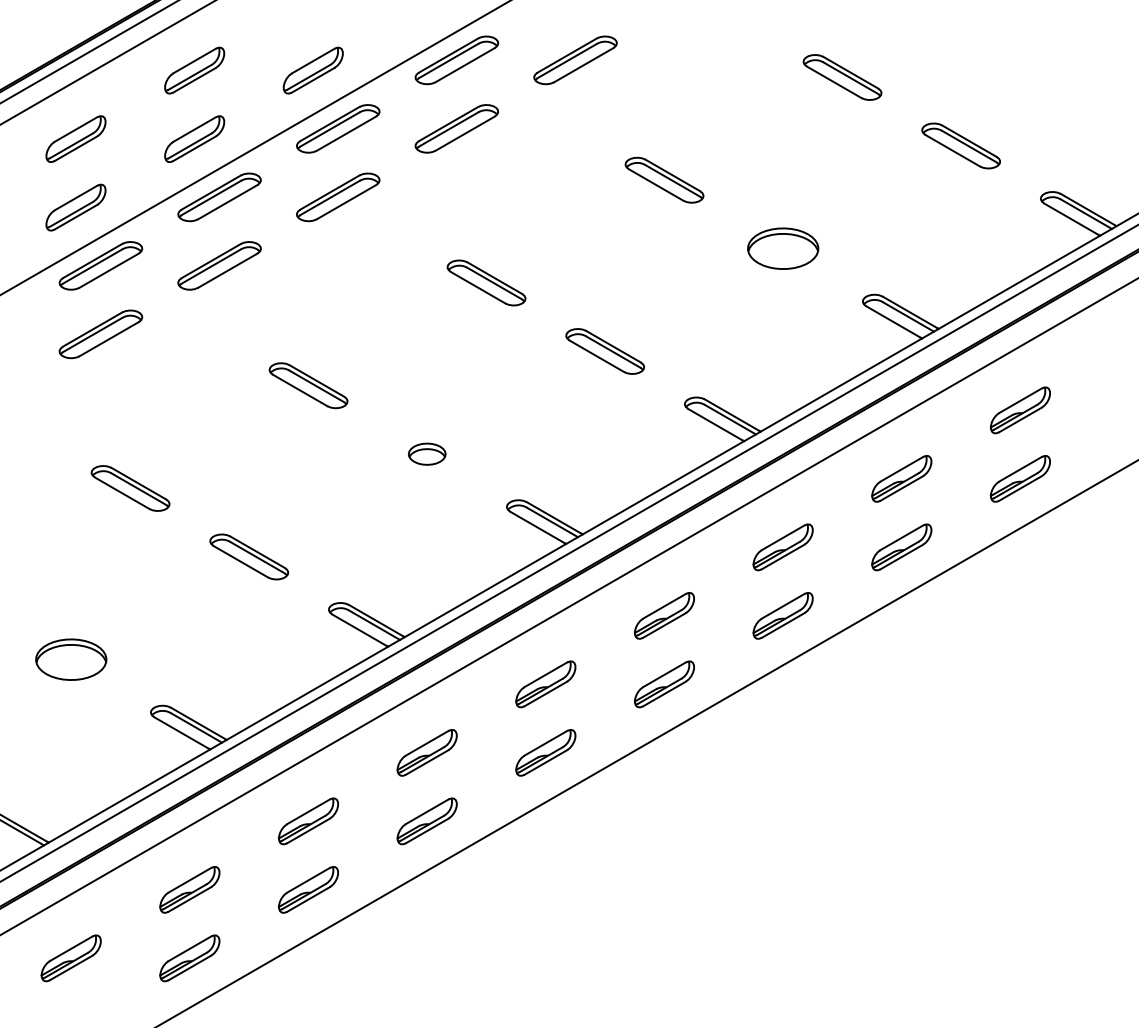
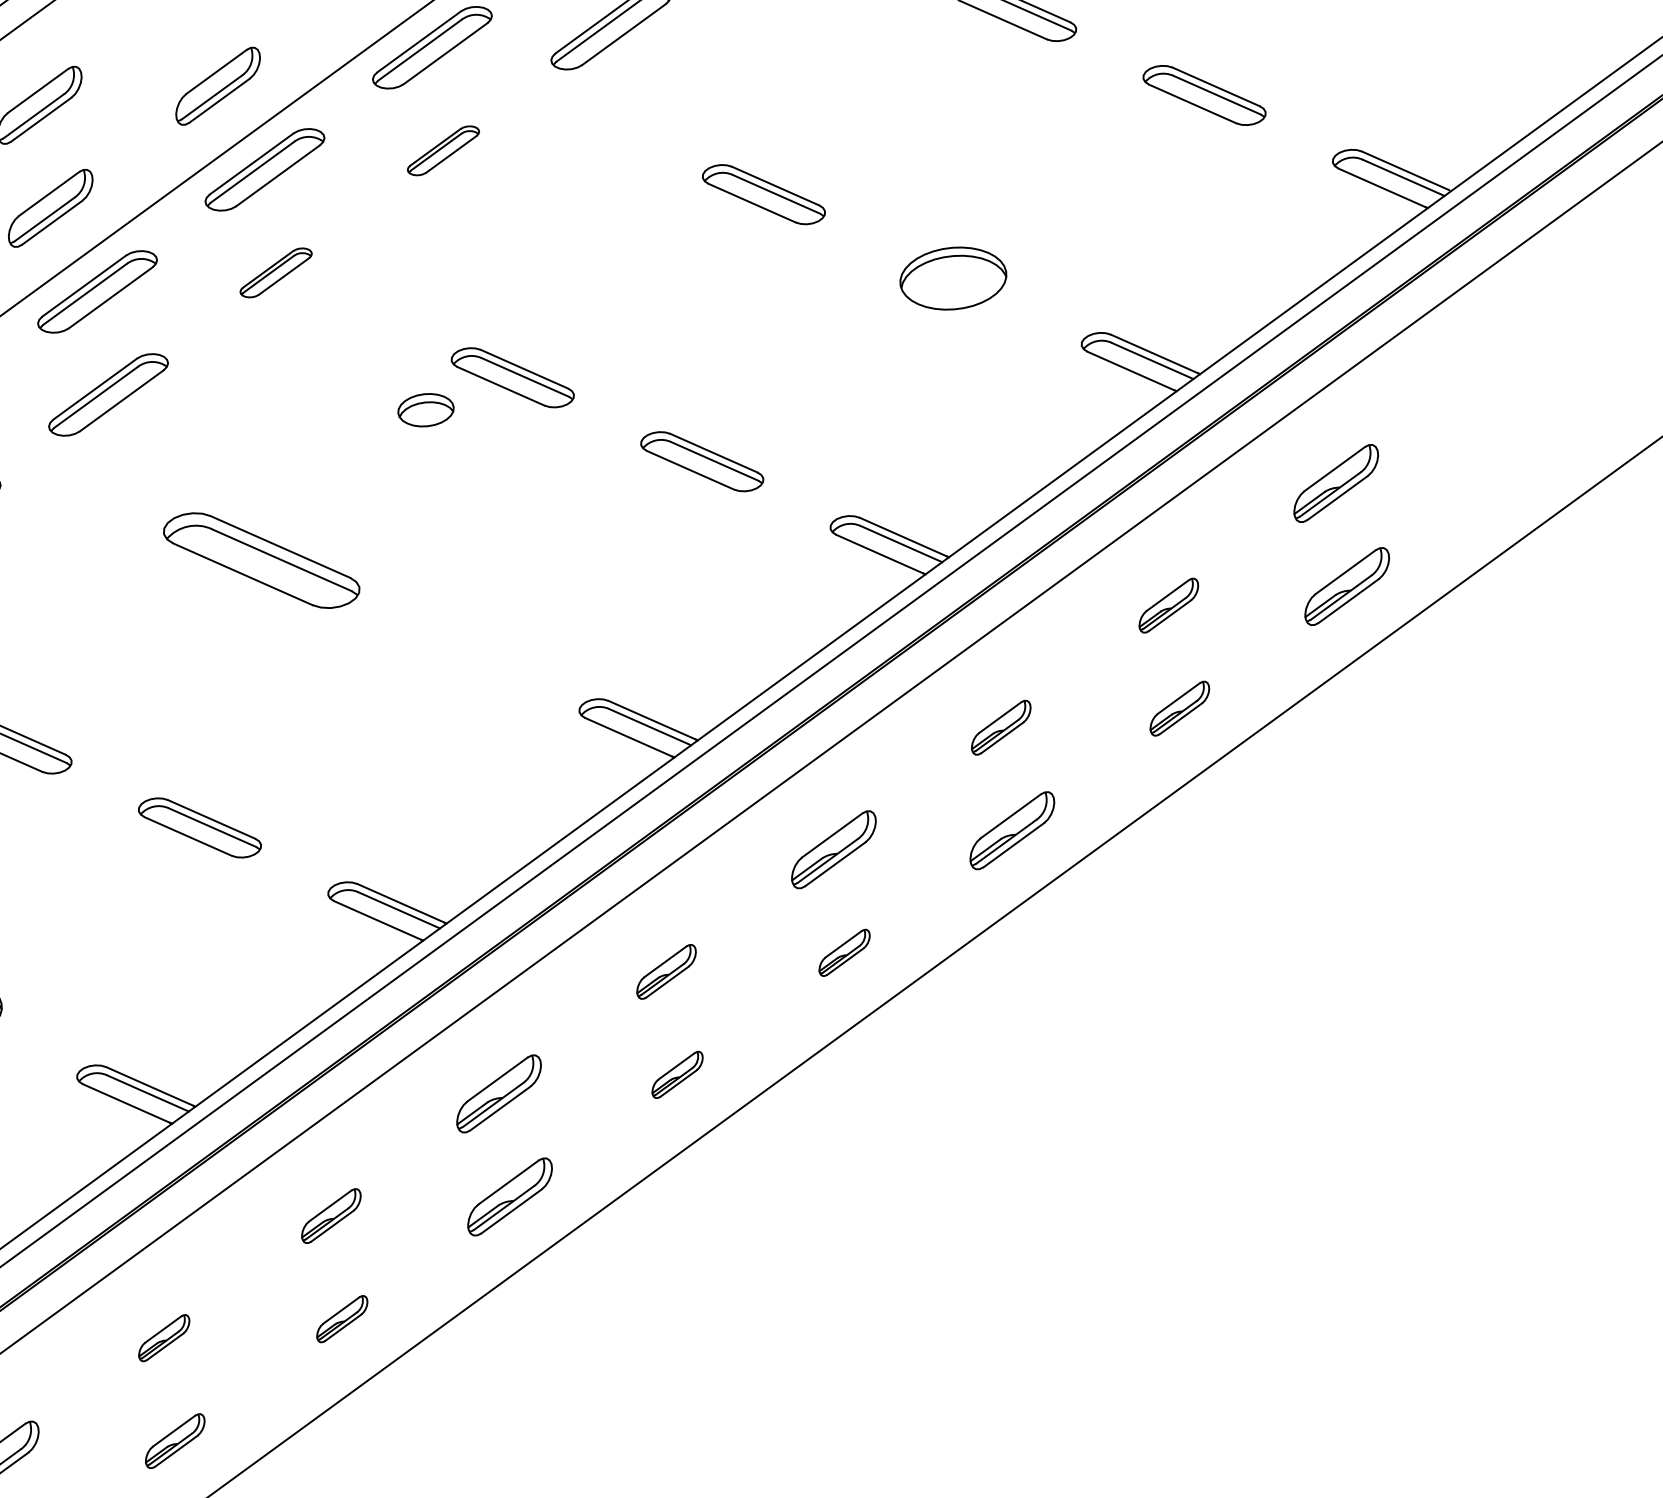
part: (456, 128) -> (442, 150), size x0.6
part: (338, 197) -> (276, 273), size x0.6
part: (308, 385) -> (261, 560), size x1.6
part: (426, 453) -> (424, 409), moved
part: (901, 478) -> (1168, 605), size x0.7
part: (782, 547) -> (1000, 727), size x0.7
part: (901, 547) -> (1179, 708), size x0.7
part: (545, 684) -> (665, 972), size x0.7
part: (663, 684) -> (843, 953), size x0.6
part: (545, 752) -> (676, 1074), size x0.6
part: (307, 821) -> (330, 1216), size x0.7
part: (189, 889) -> (163, 1337), size x0.6
part: (307, 889) -> (340, 1318), size x0.6
part: (189, 958) -> (174, 1441), size x0.7

